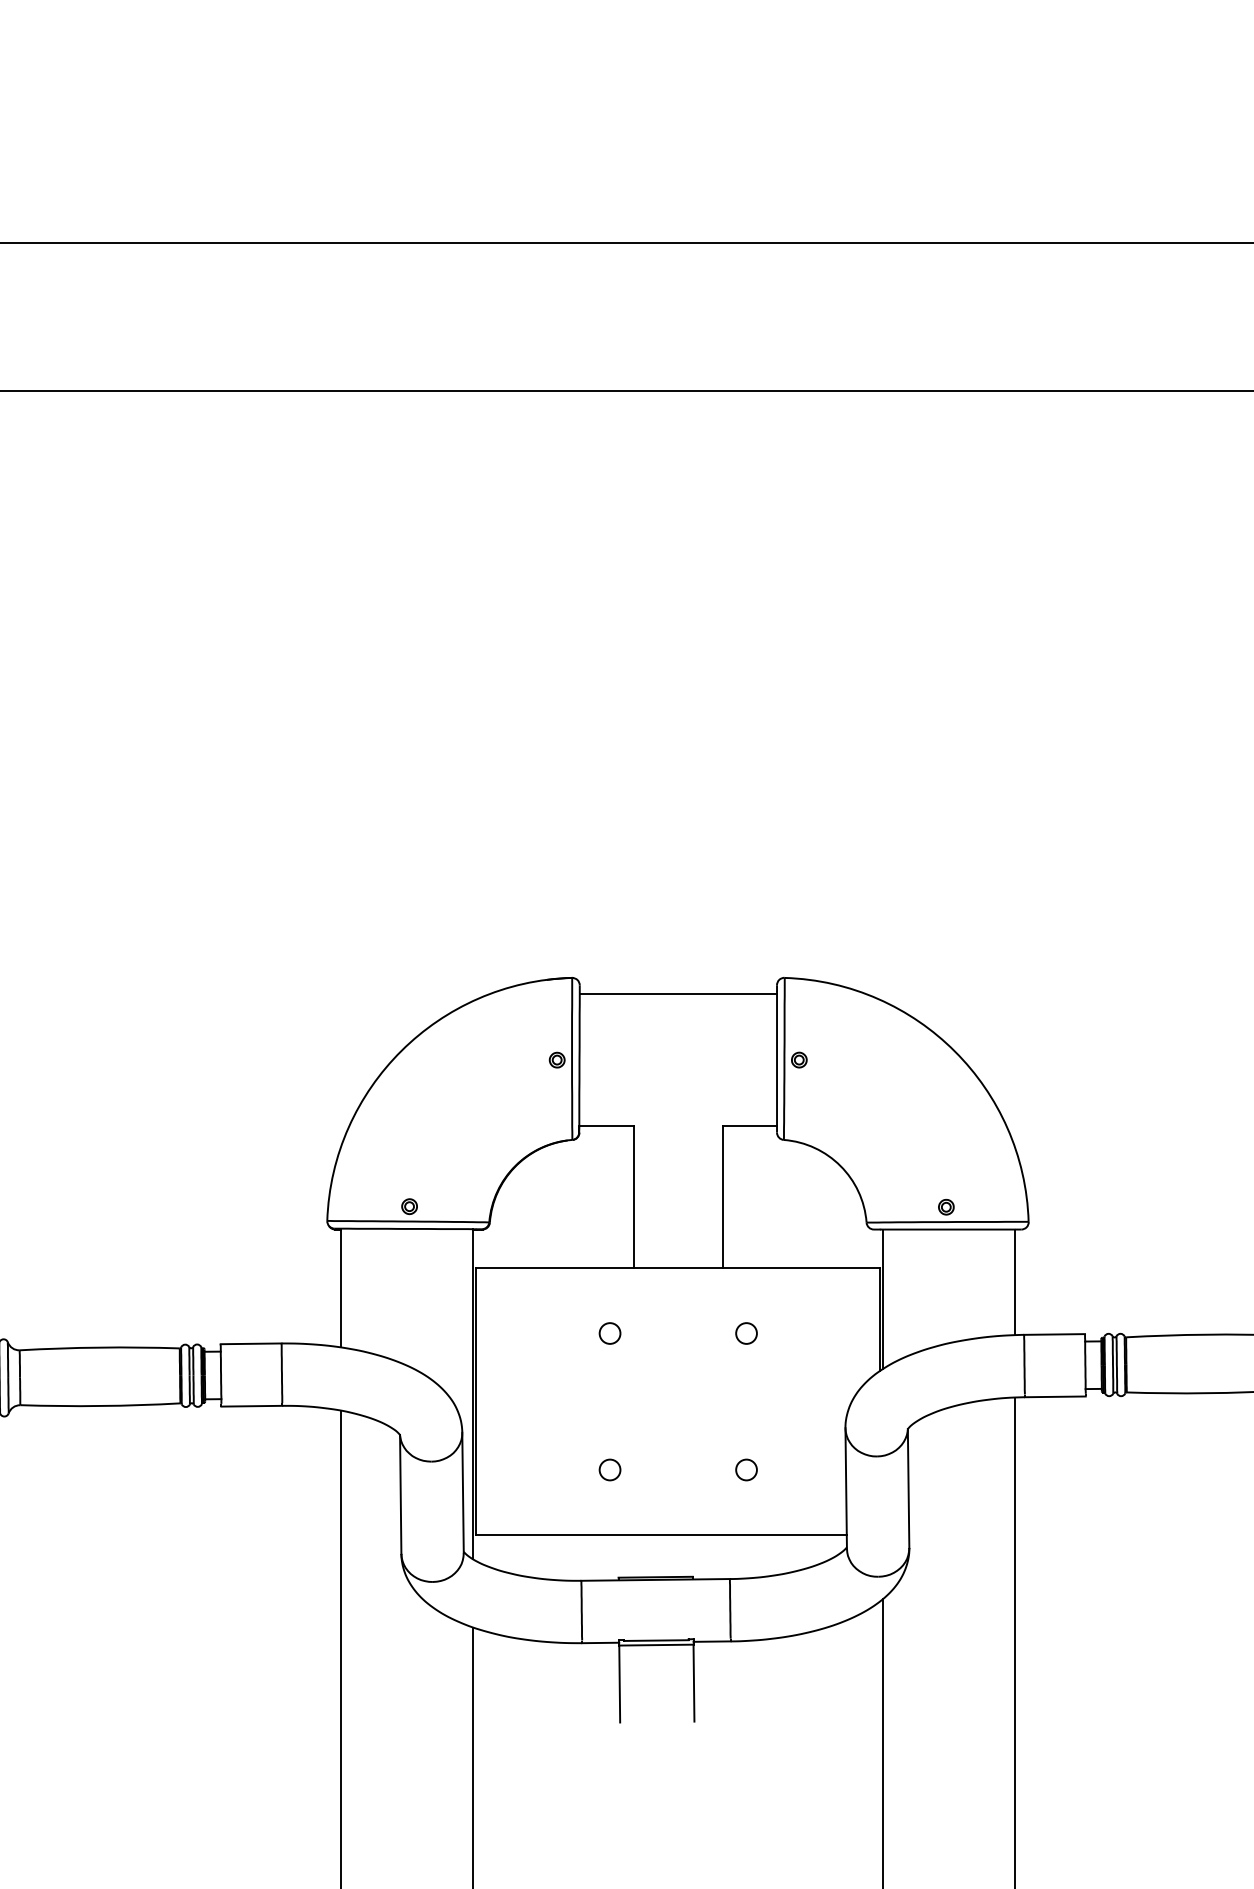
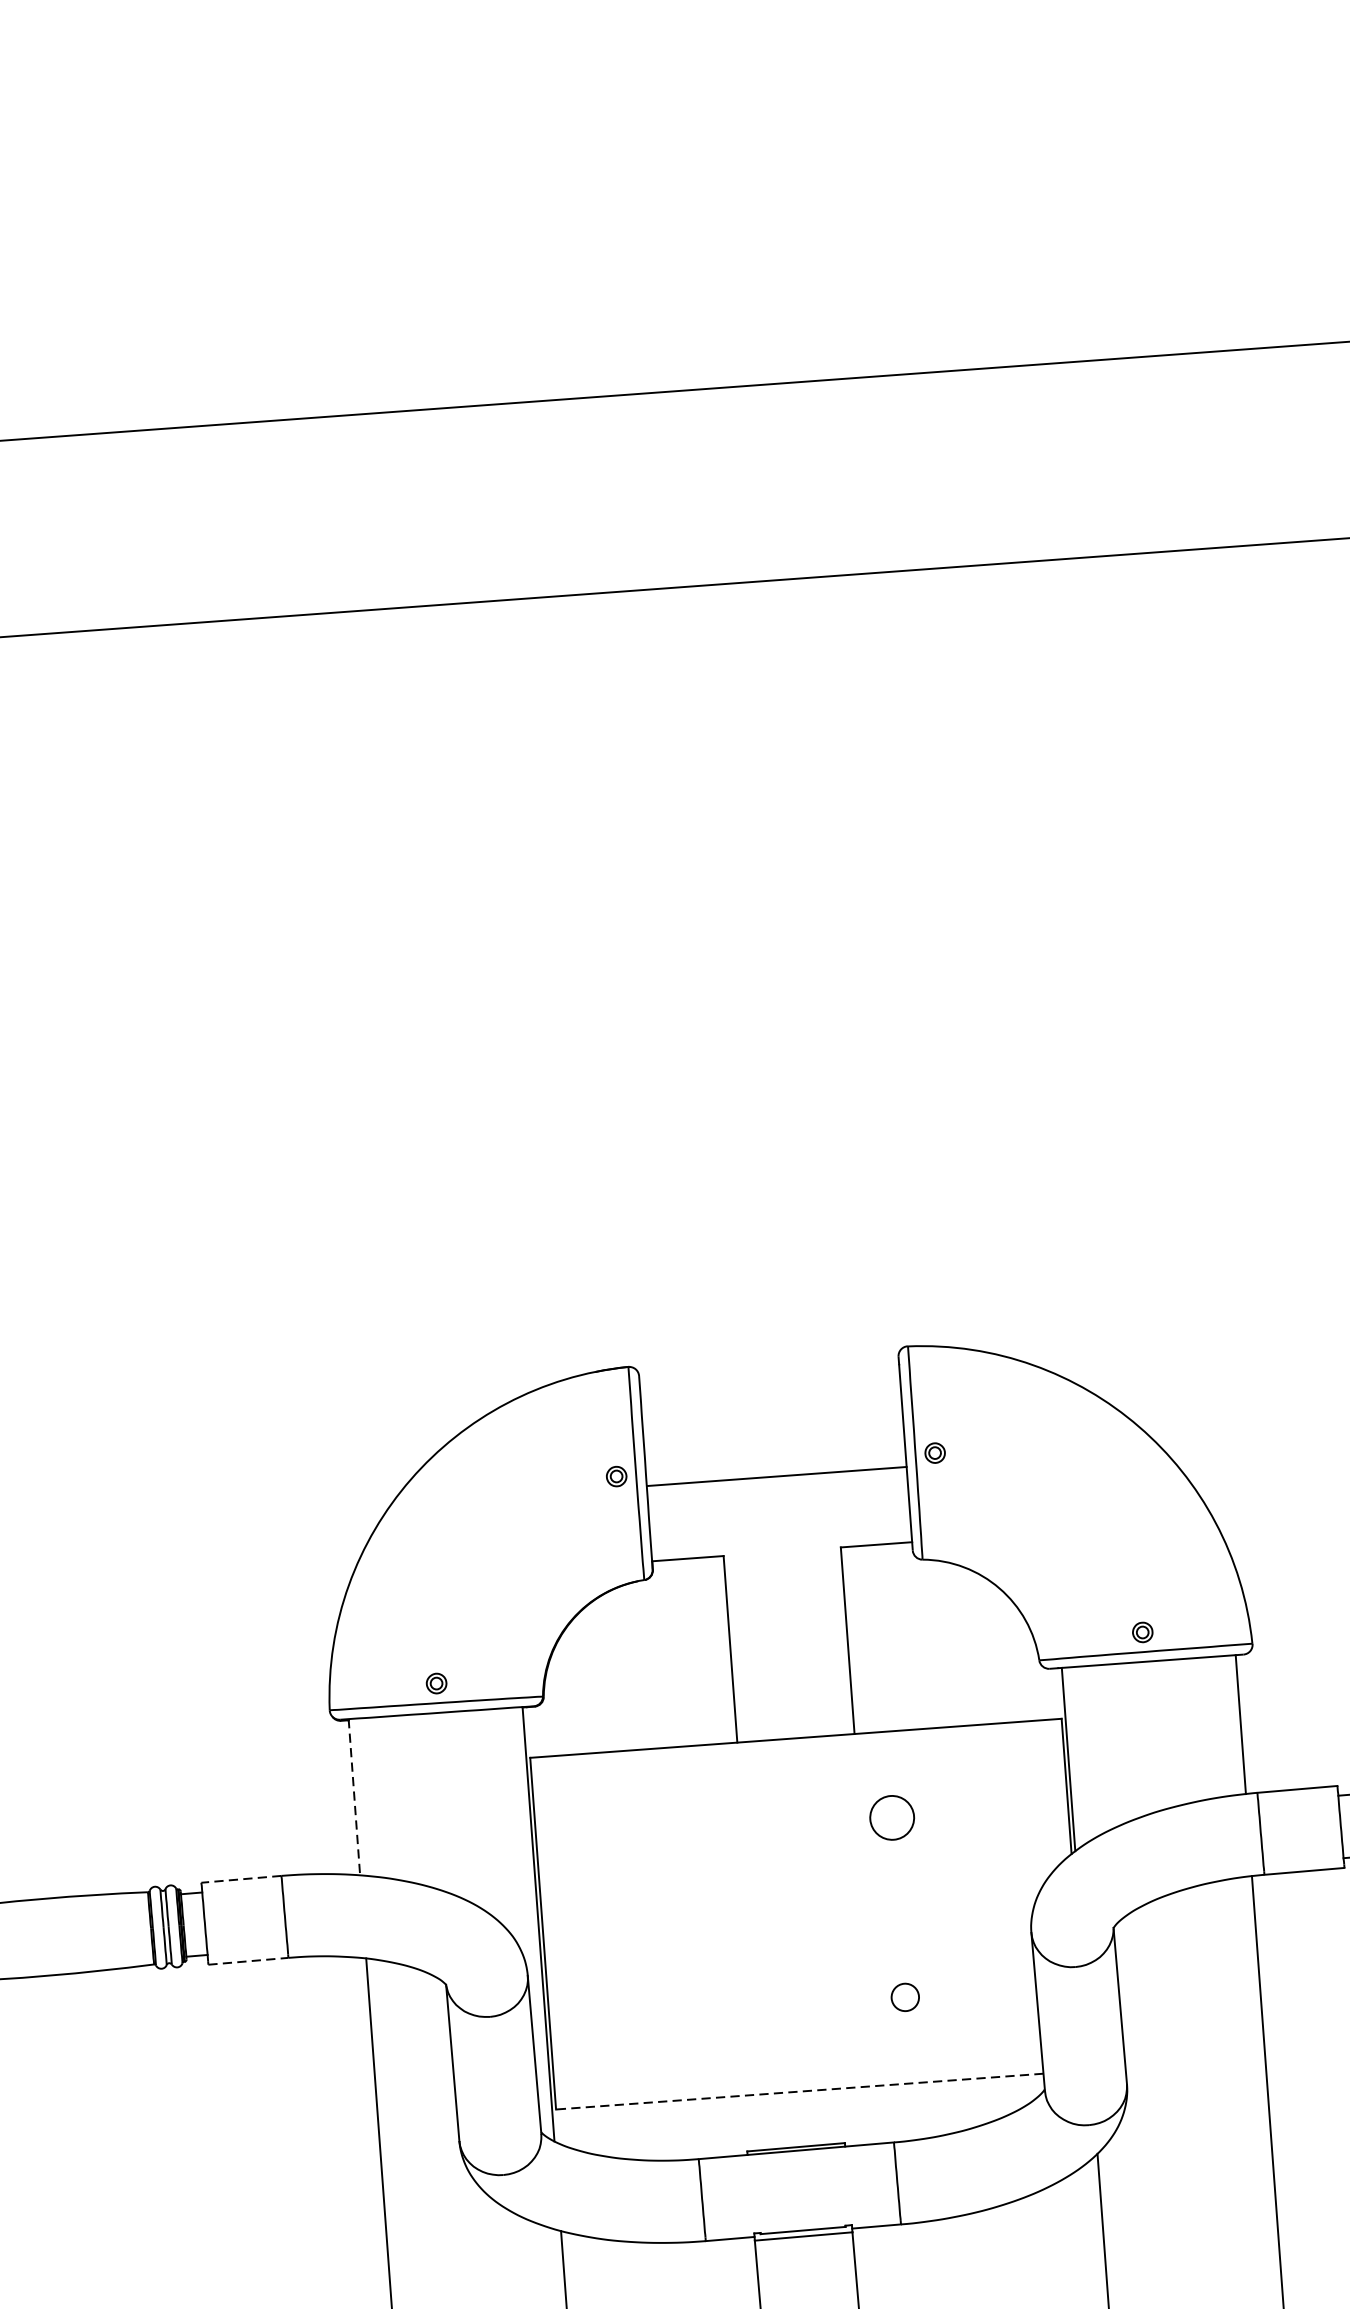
line: (678, 994) -> (777, 1477), moved
line: (341, 1288) -> (354, 1797), solid -> dashed
circle: (609, 1333) -> (711, 1831), removed
circle: (746, 1333) -> (892, 1817), size x1.6
line: (250, 1343) -> (240, 1878), solid -> dashed
line: (252, 1406) -> (249, 1961), solid -> dashed
circle: (609, 1469) -> (724, 2009), removed
line: (661, 1535) -> (799, 2091), solid -> dashed

